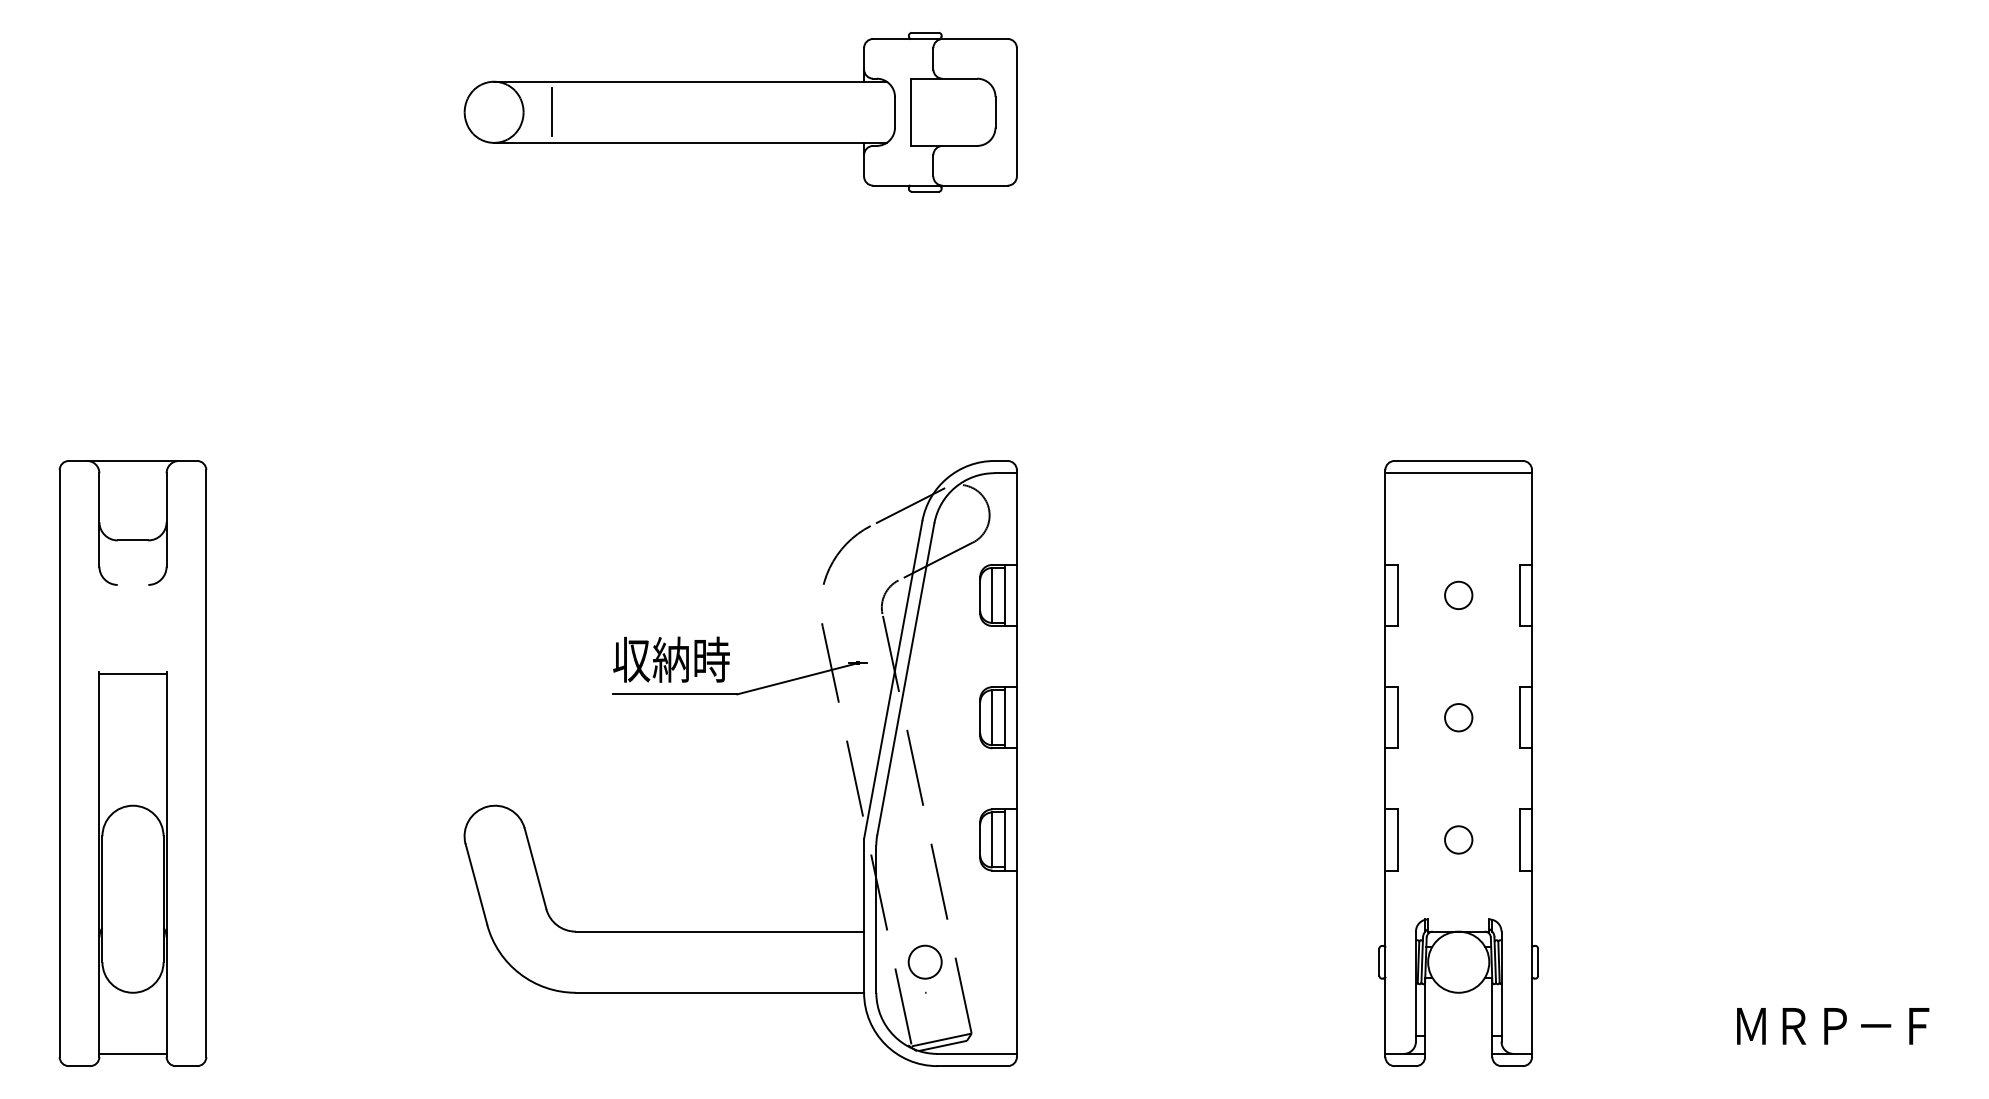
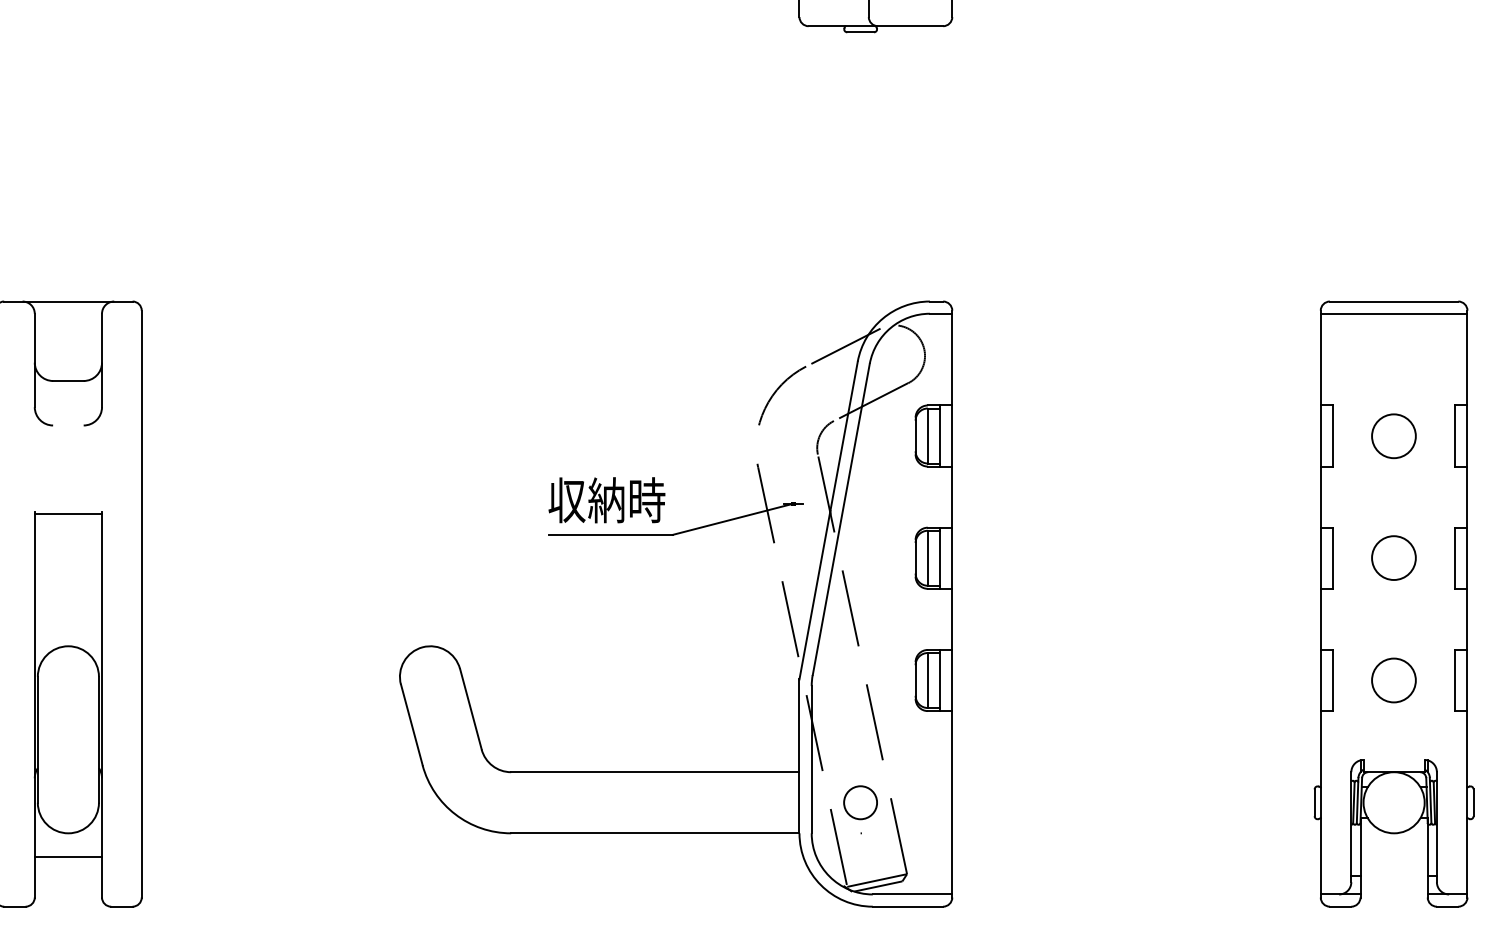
circle: (1458, 594) -> (1393, 435), size x1.6
circle: (1458, 717) -> (1393, 558), size x1.6
circle: (1458, 839) -> (1393, 680), size x1.6
line: (132, 1053) -> (67, 857), moved

